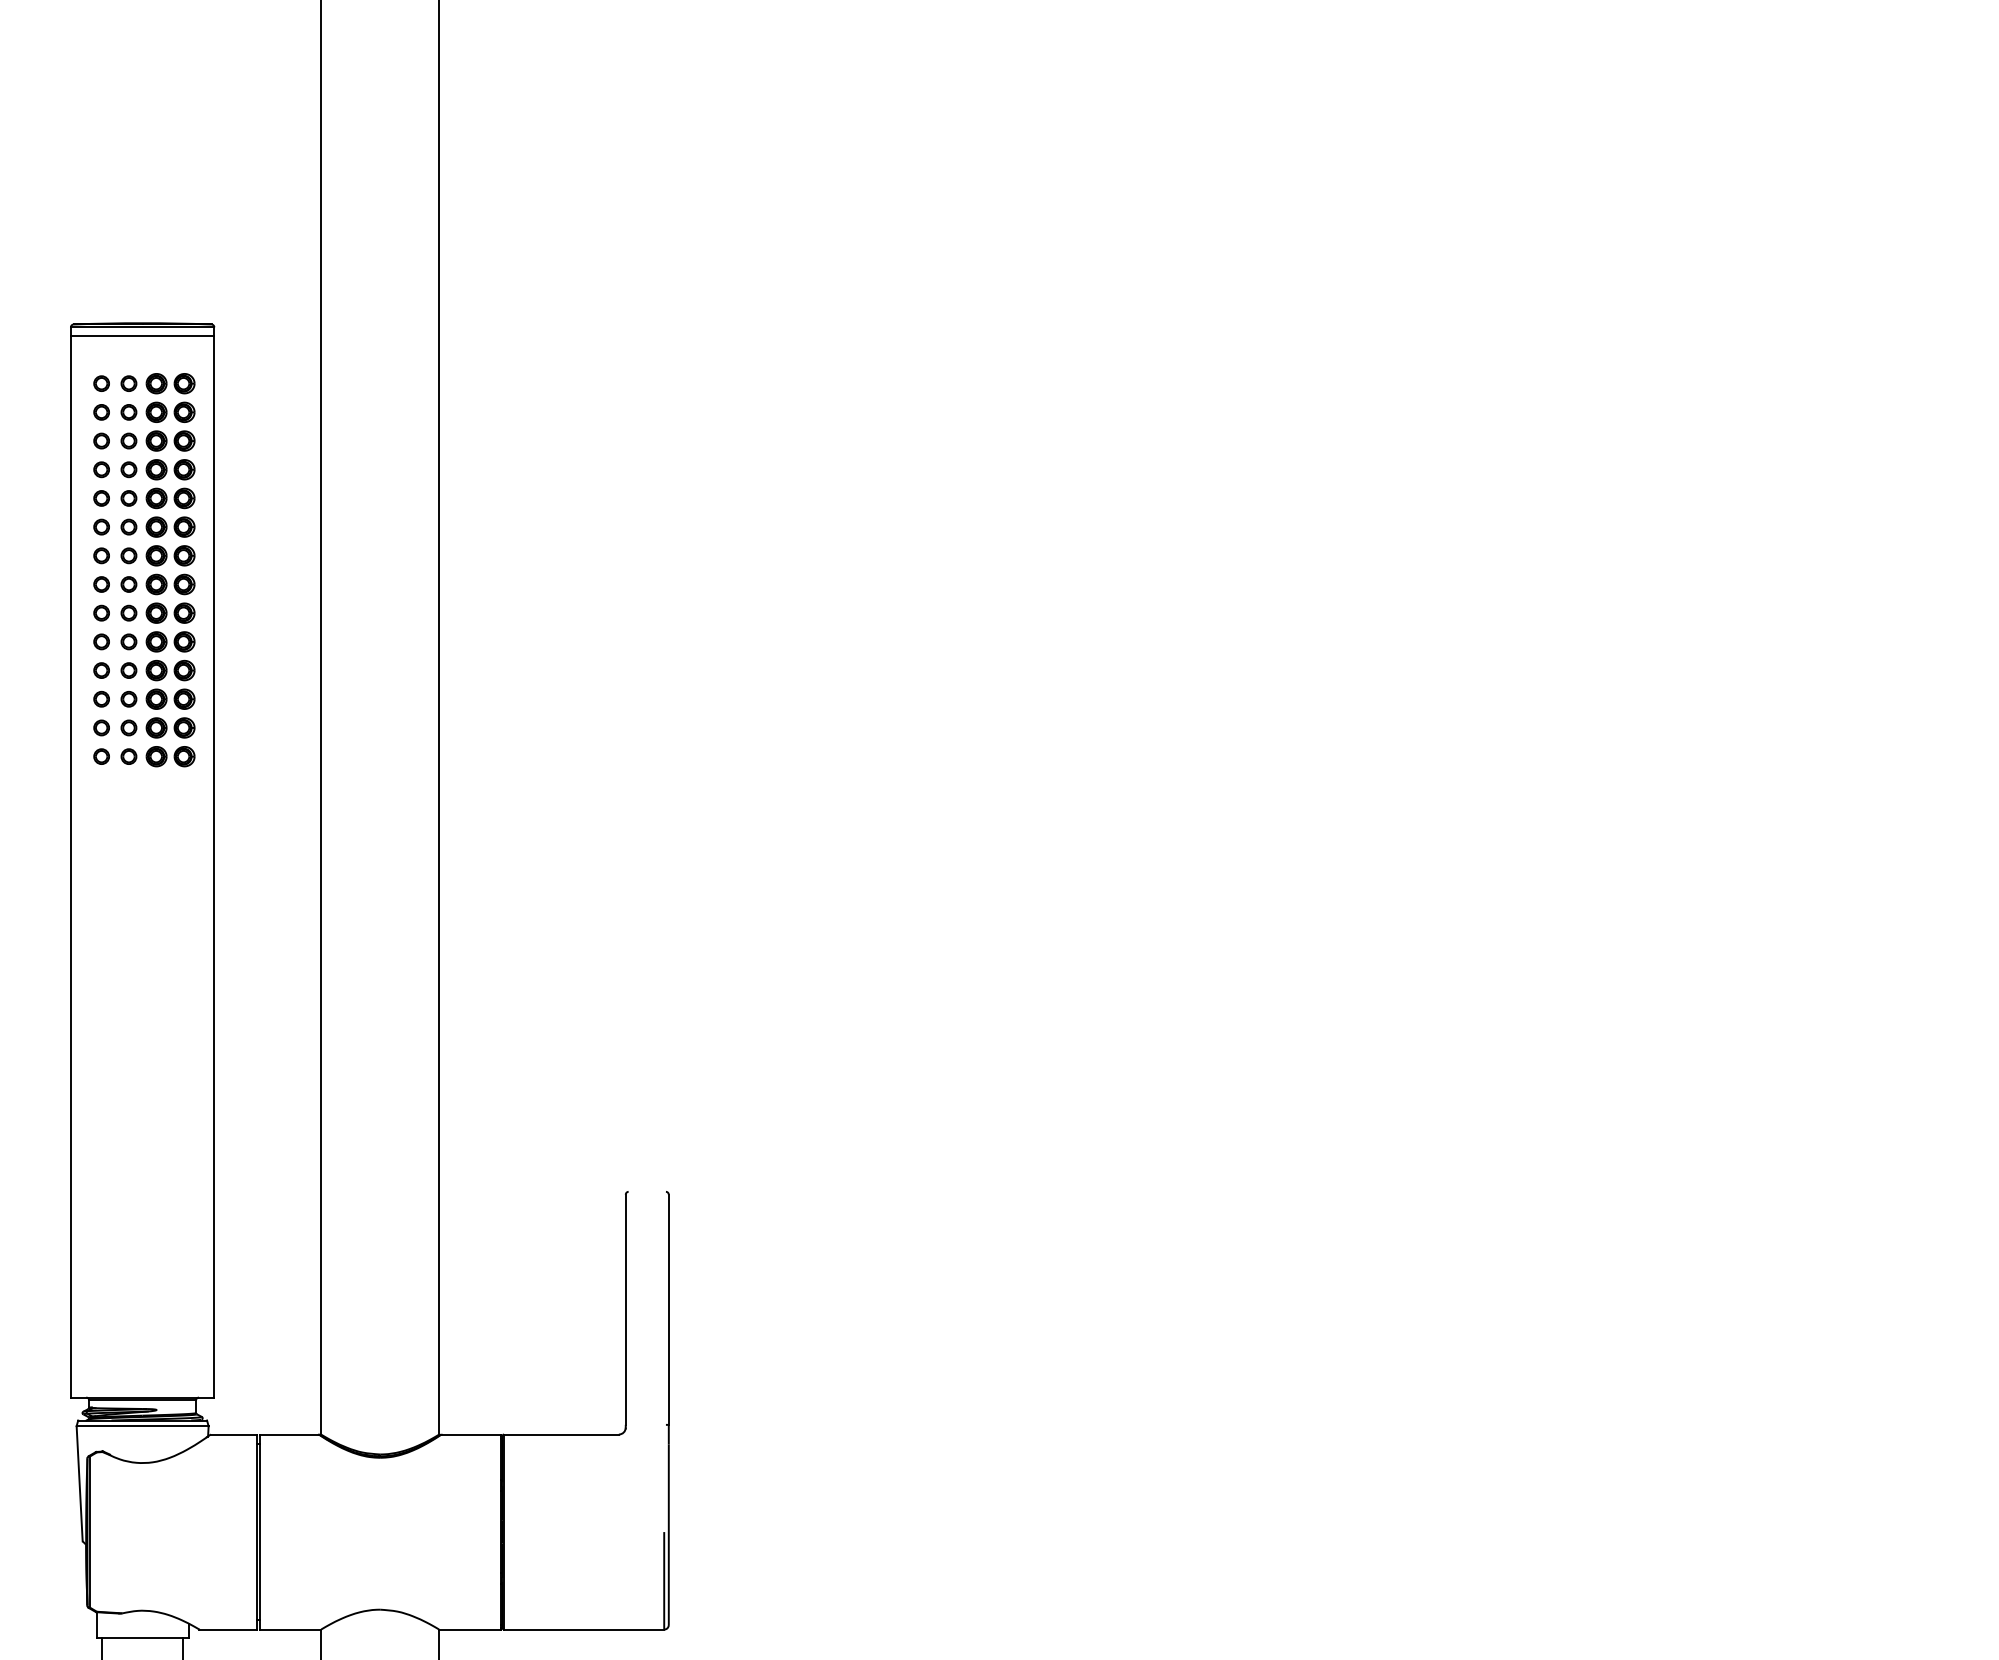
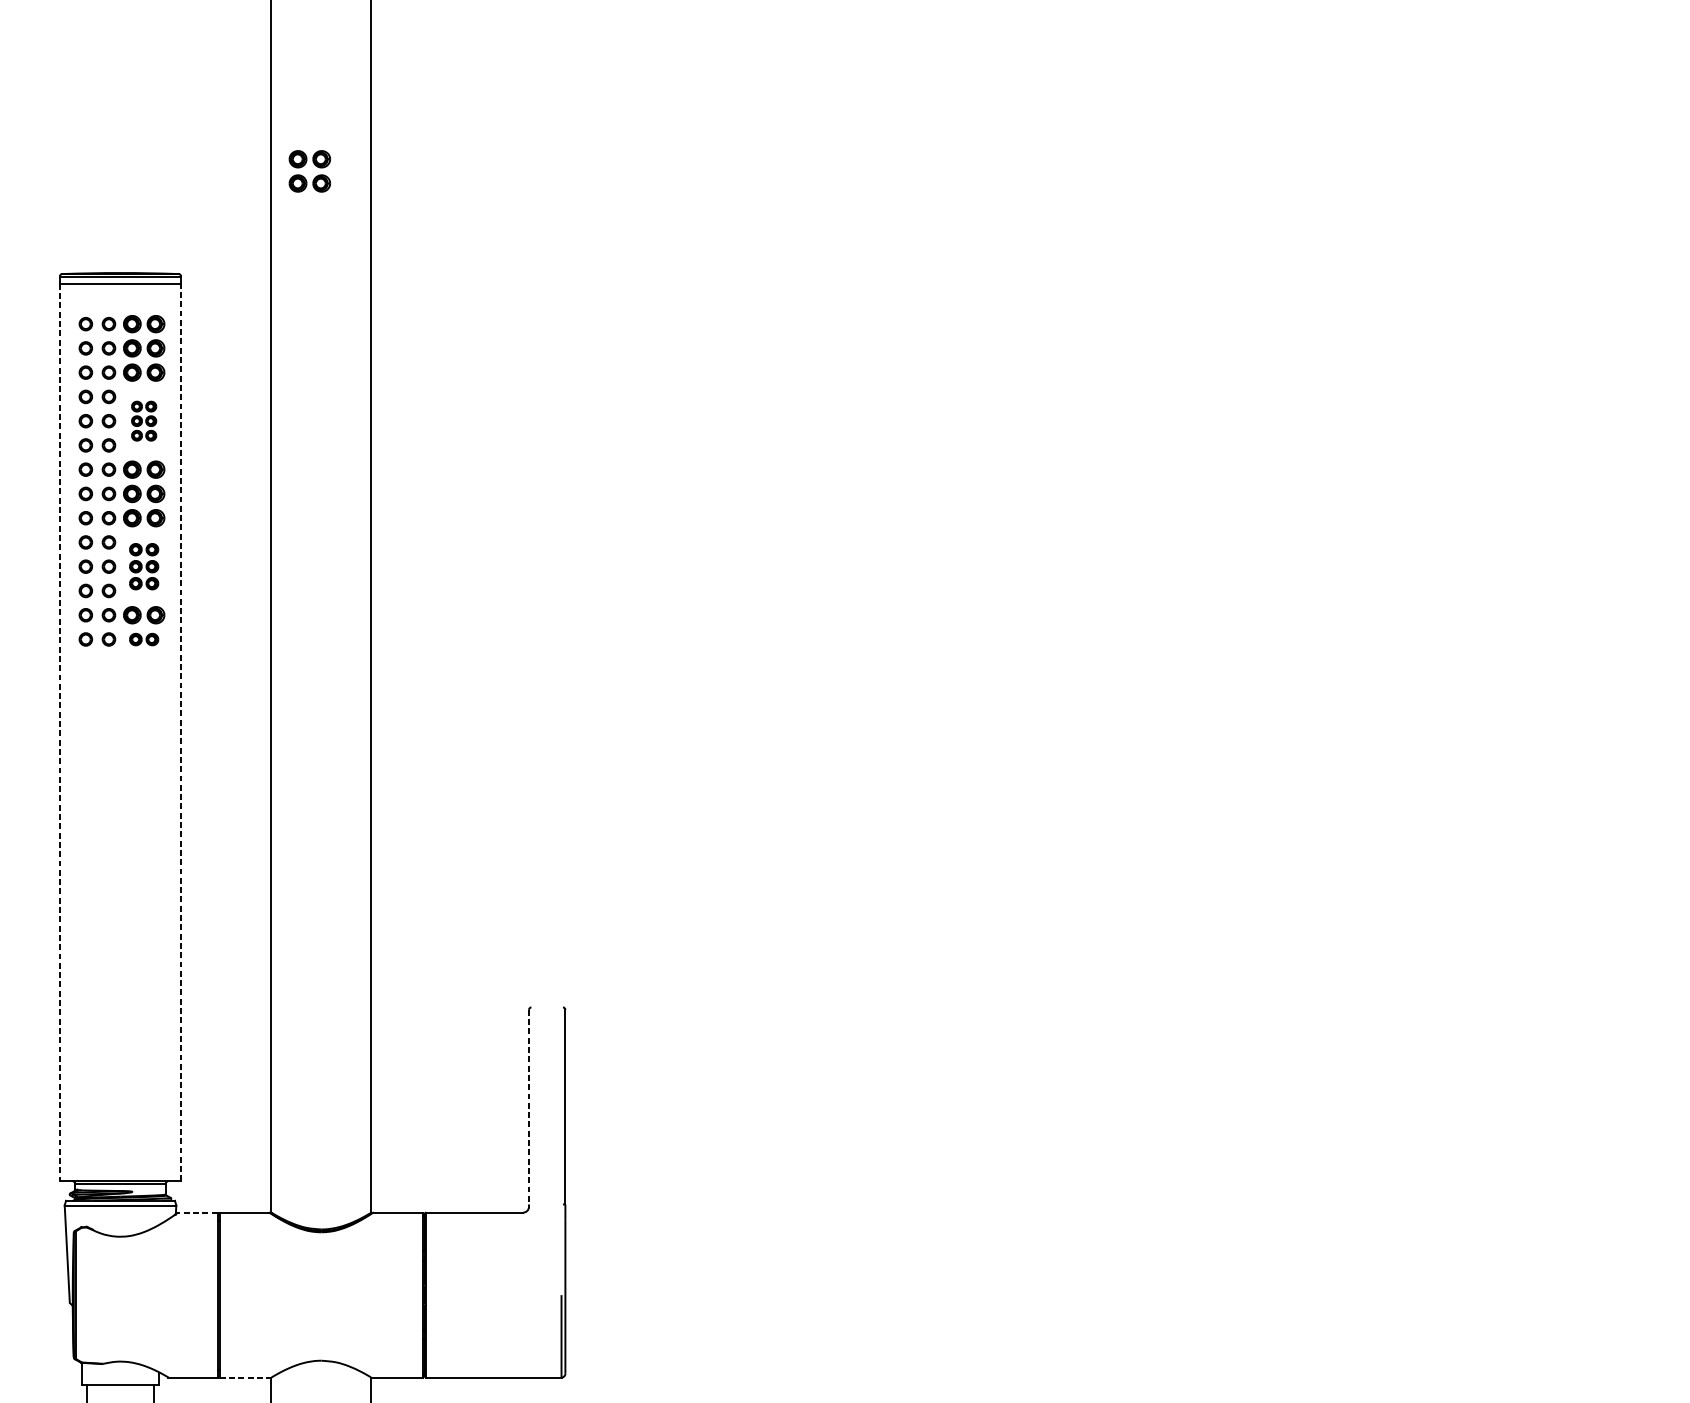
part: (360, 196) -> (304, 165), added
part: (170, 498) -> (144, 421), size x0.6
part: (170, 670) -> (144, 566), size x0.7
part: (170, 756) -> (144, 639), size x0.7
line: (70, 866) -> (59, 732), solid -> dashed
line: (214, 866) -> (181, 732), solid -> dashed
line: (625, 1310) -> (528, 1107), solid -> dashed
line: (233, 1434) -> (197, 1212), solid -> dashed
line: (290, 1629) -> (245, 1377), solid -> dashed

